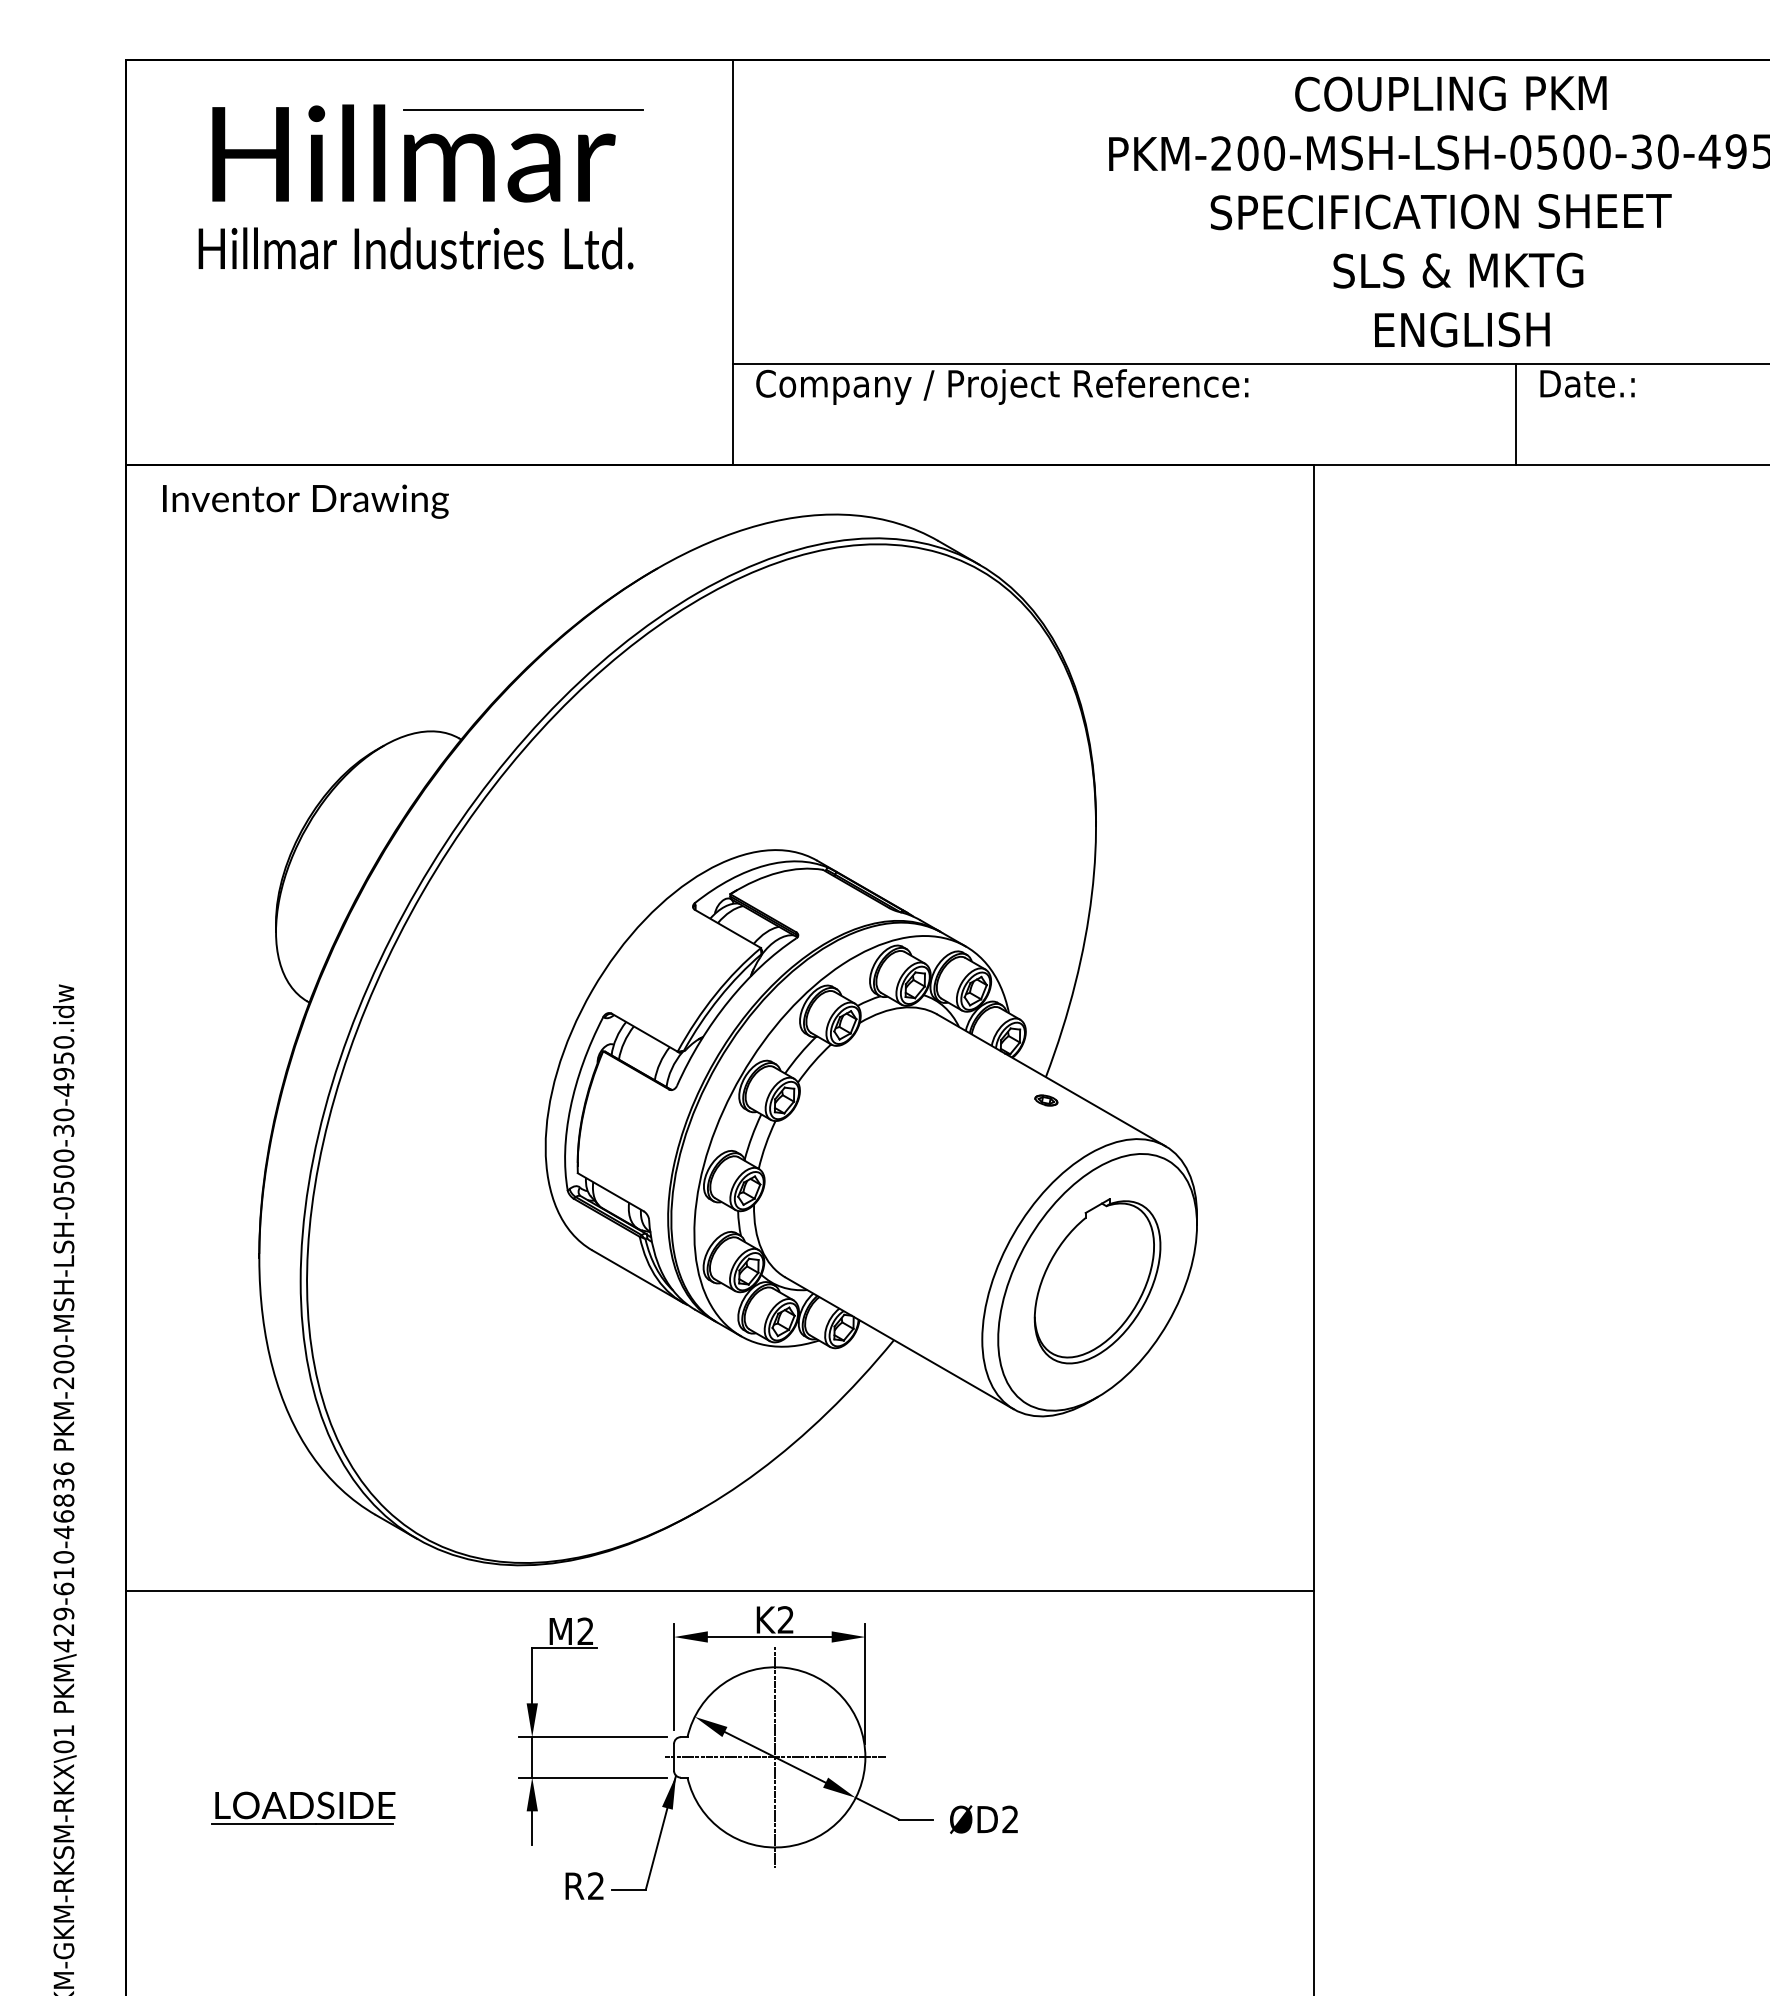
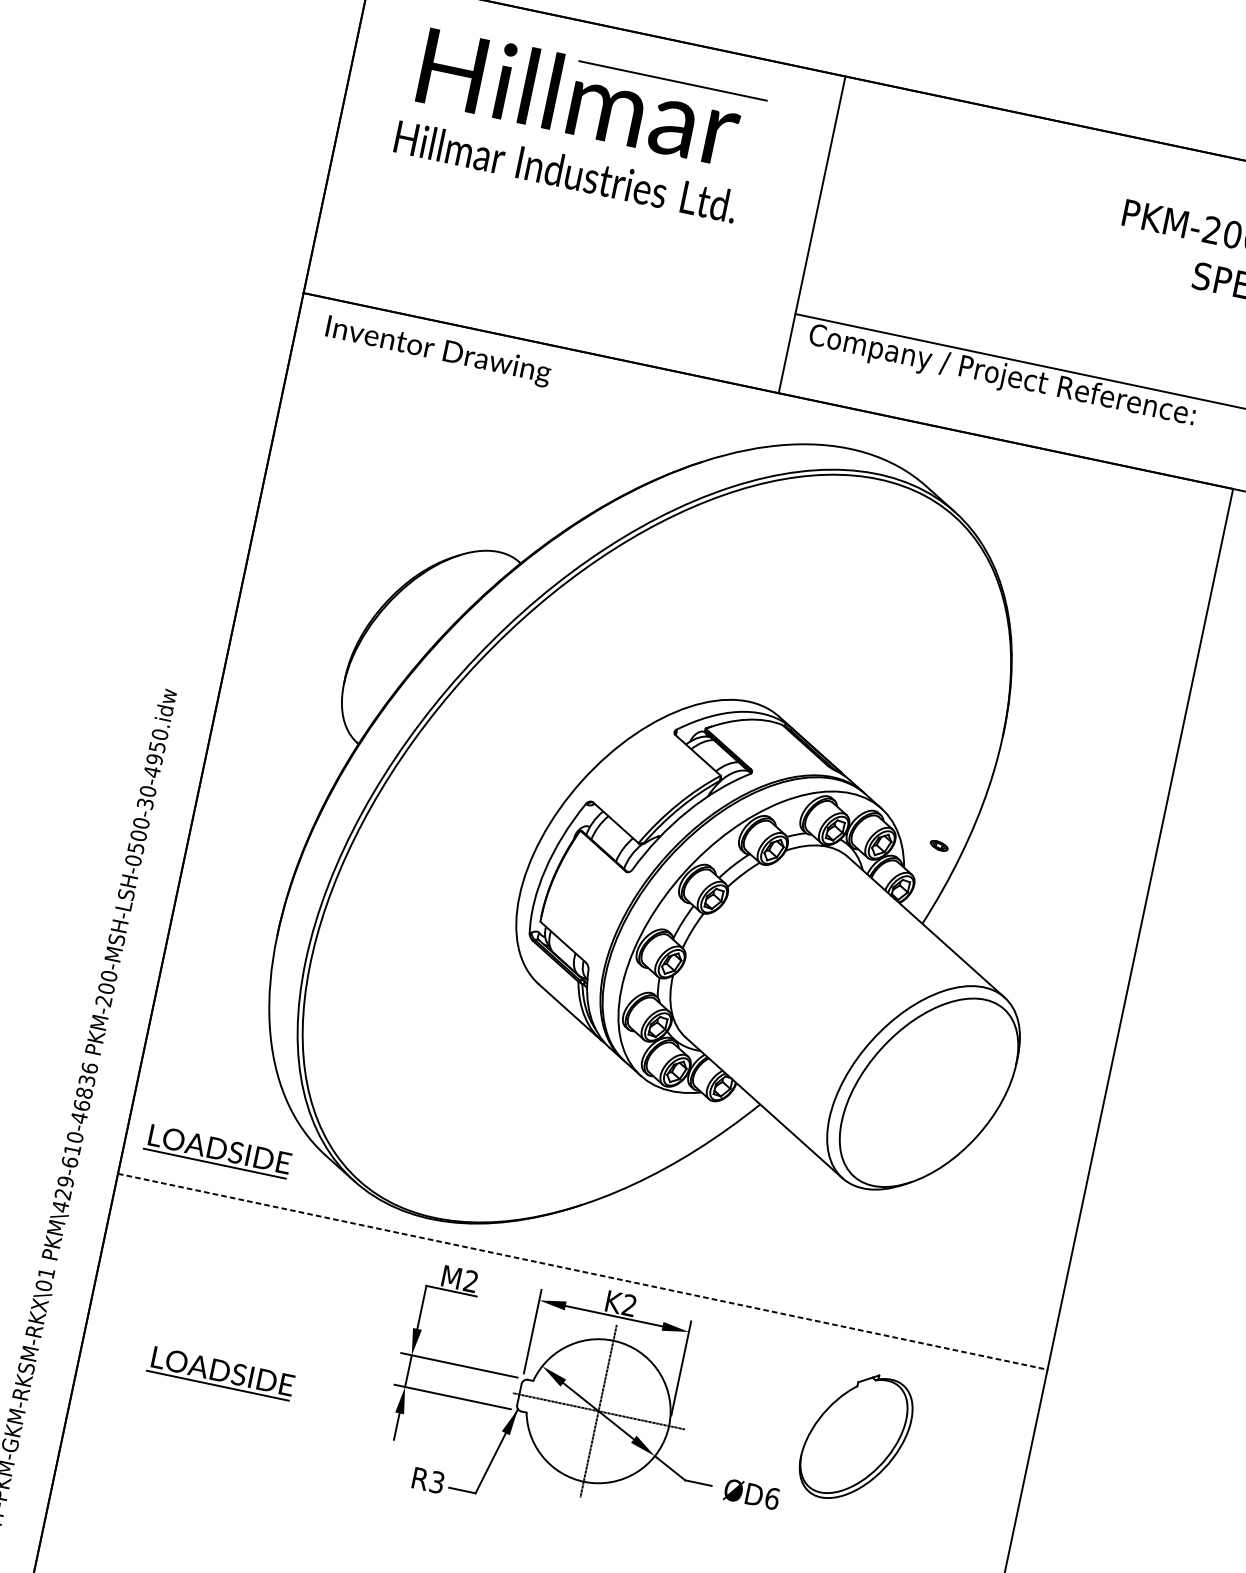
part: (1046, 1100) -> (939, 845), moved
part: (1097, 1281) -> (856, 1437), moved
part: (242, 1536) -> (218, 1150), added
line: (720, 1590) -> (583, 1271), solid -> dashed
text: (1010, 1819) -> (772, 1498), ØD2 -> ØD6
text: (596, 1886) -> (437, 1482), R2 -> R3

